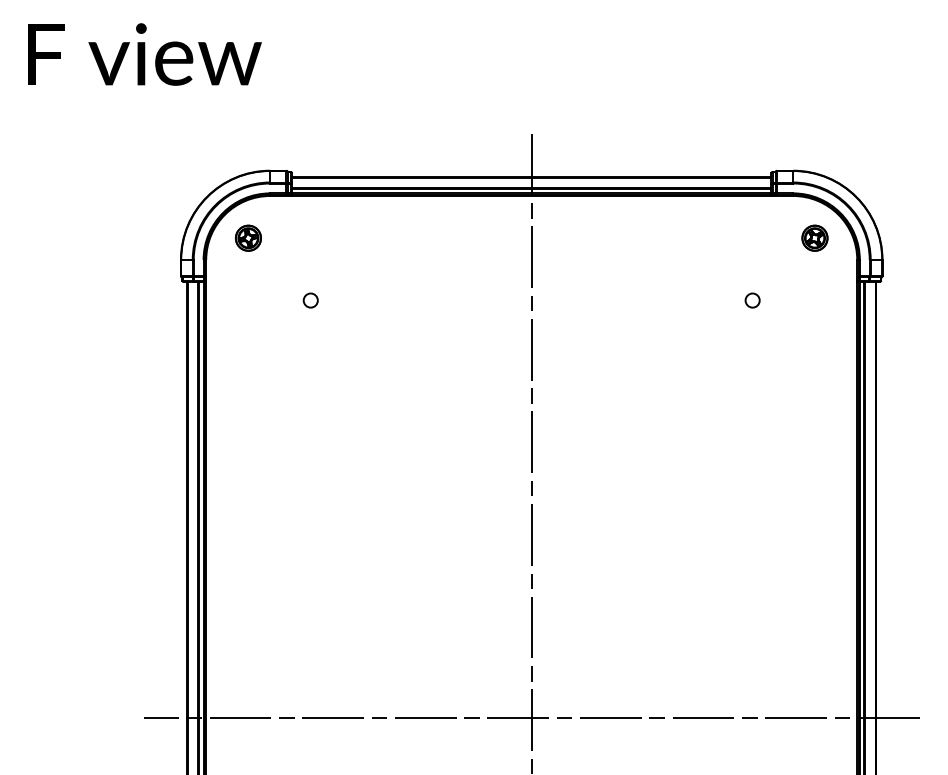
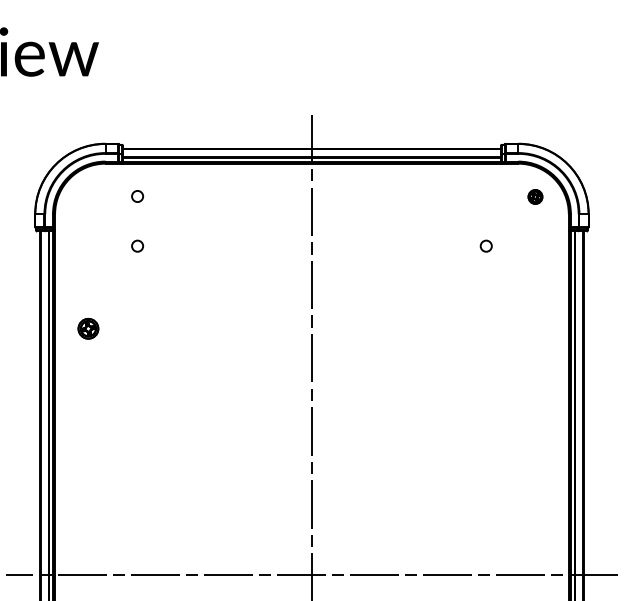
part: (248, 237) -> (88, 328), moved
circle: (310, 237) -> (137, 196), added
part: (814, 237) -> (535, 196), size x0.7

